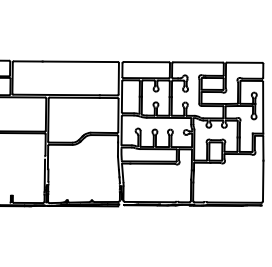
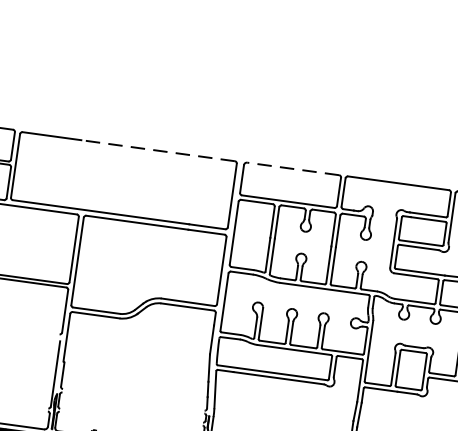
line: (80, 61) -> (158, 150), solid -> dashed
line: (146, 62) -> (293, 169), solid -> dashed

